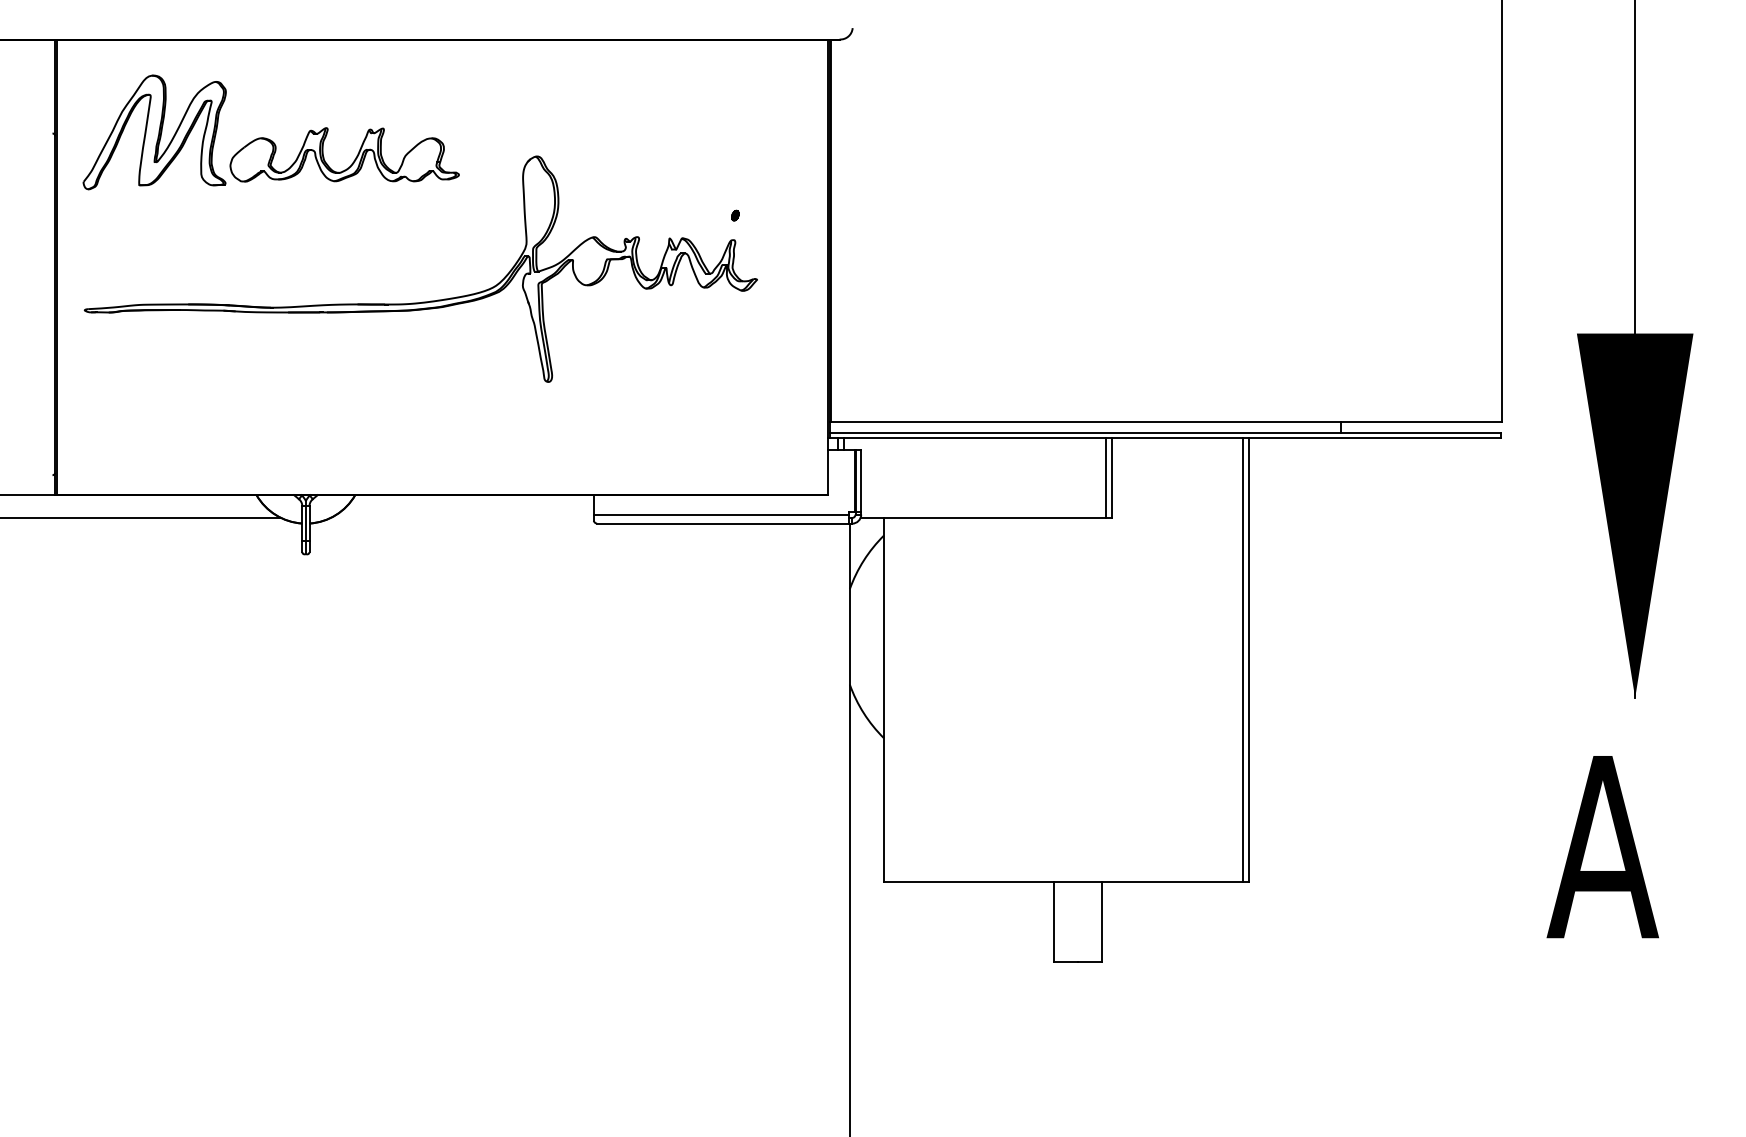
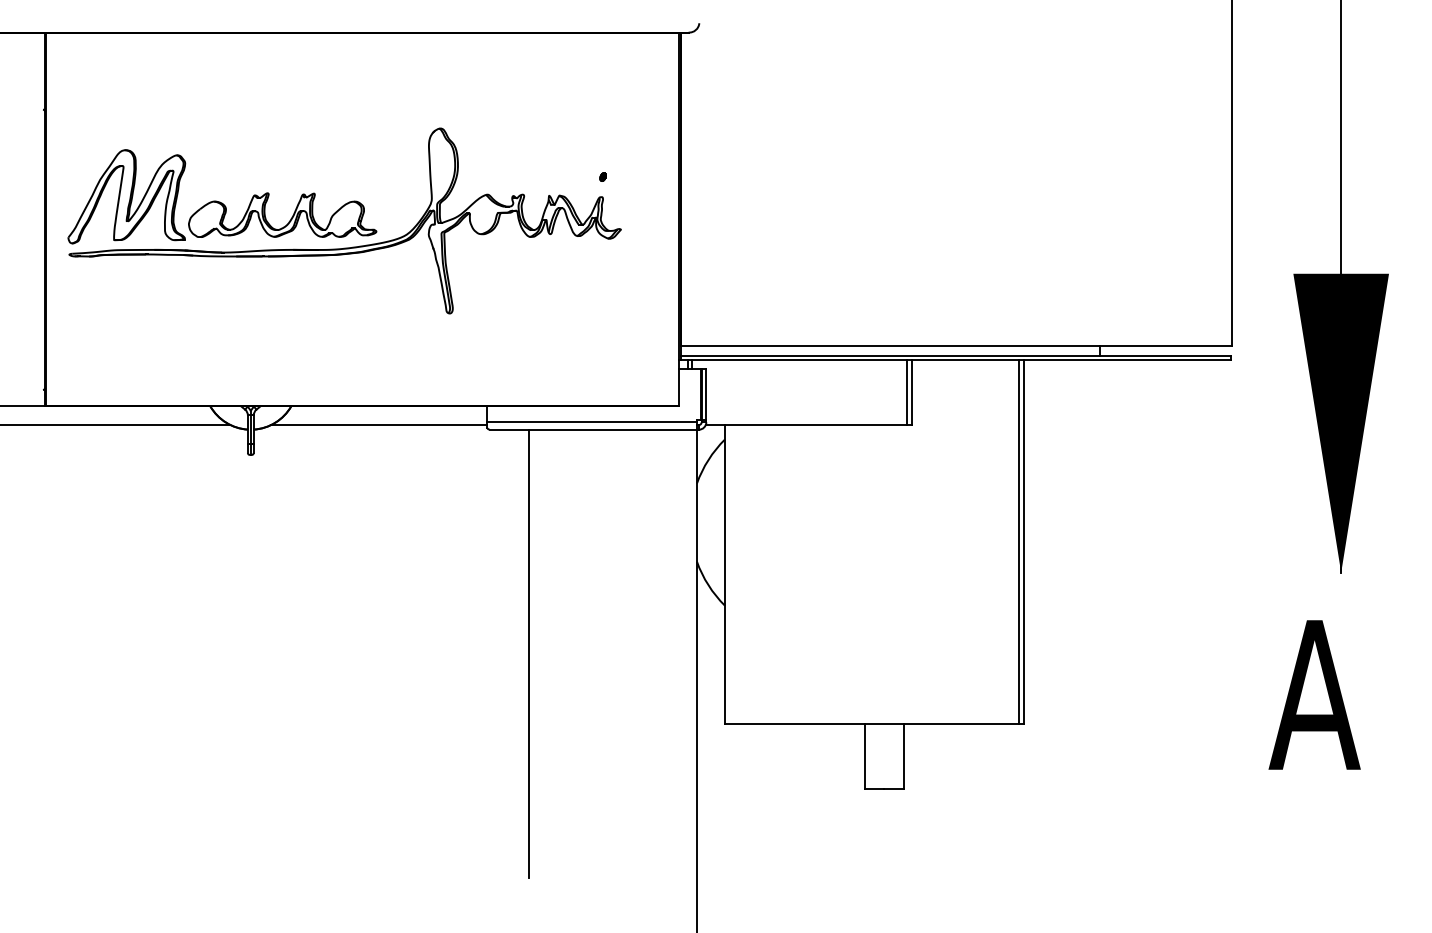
part: (271, 132) -> (222, 196), moved
line: (461, 518) -> (378, 425), added
line: (644, 796) -> (528, 653), added

